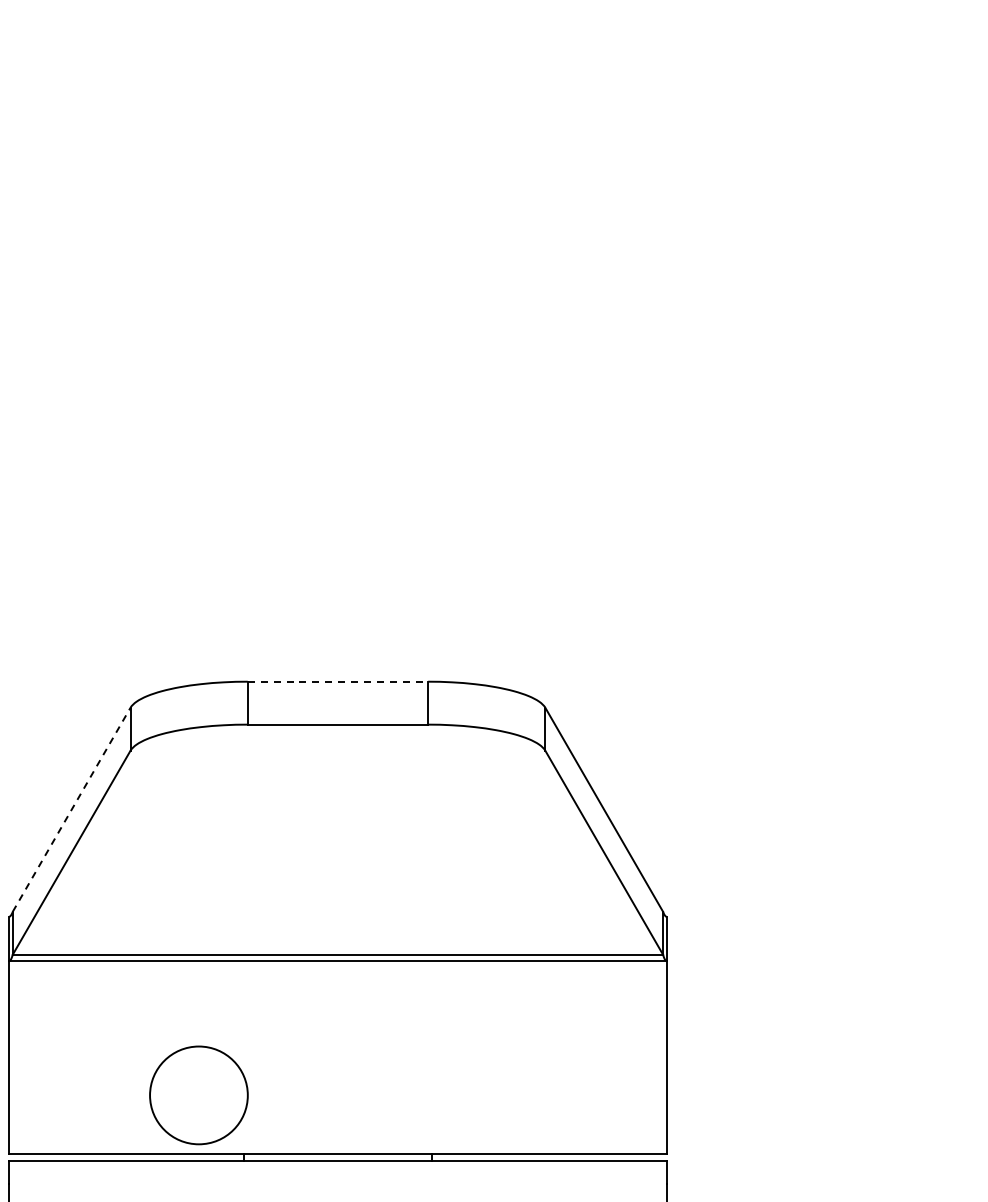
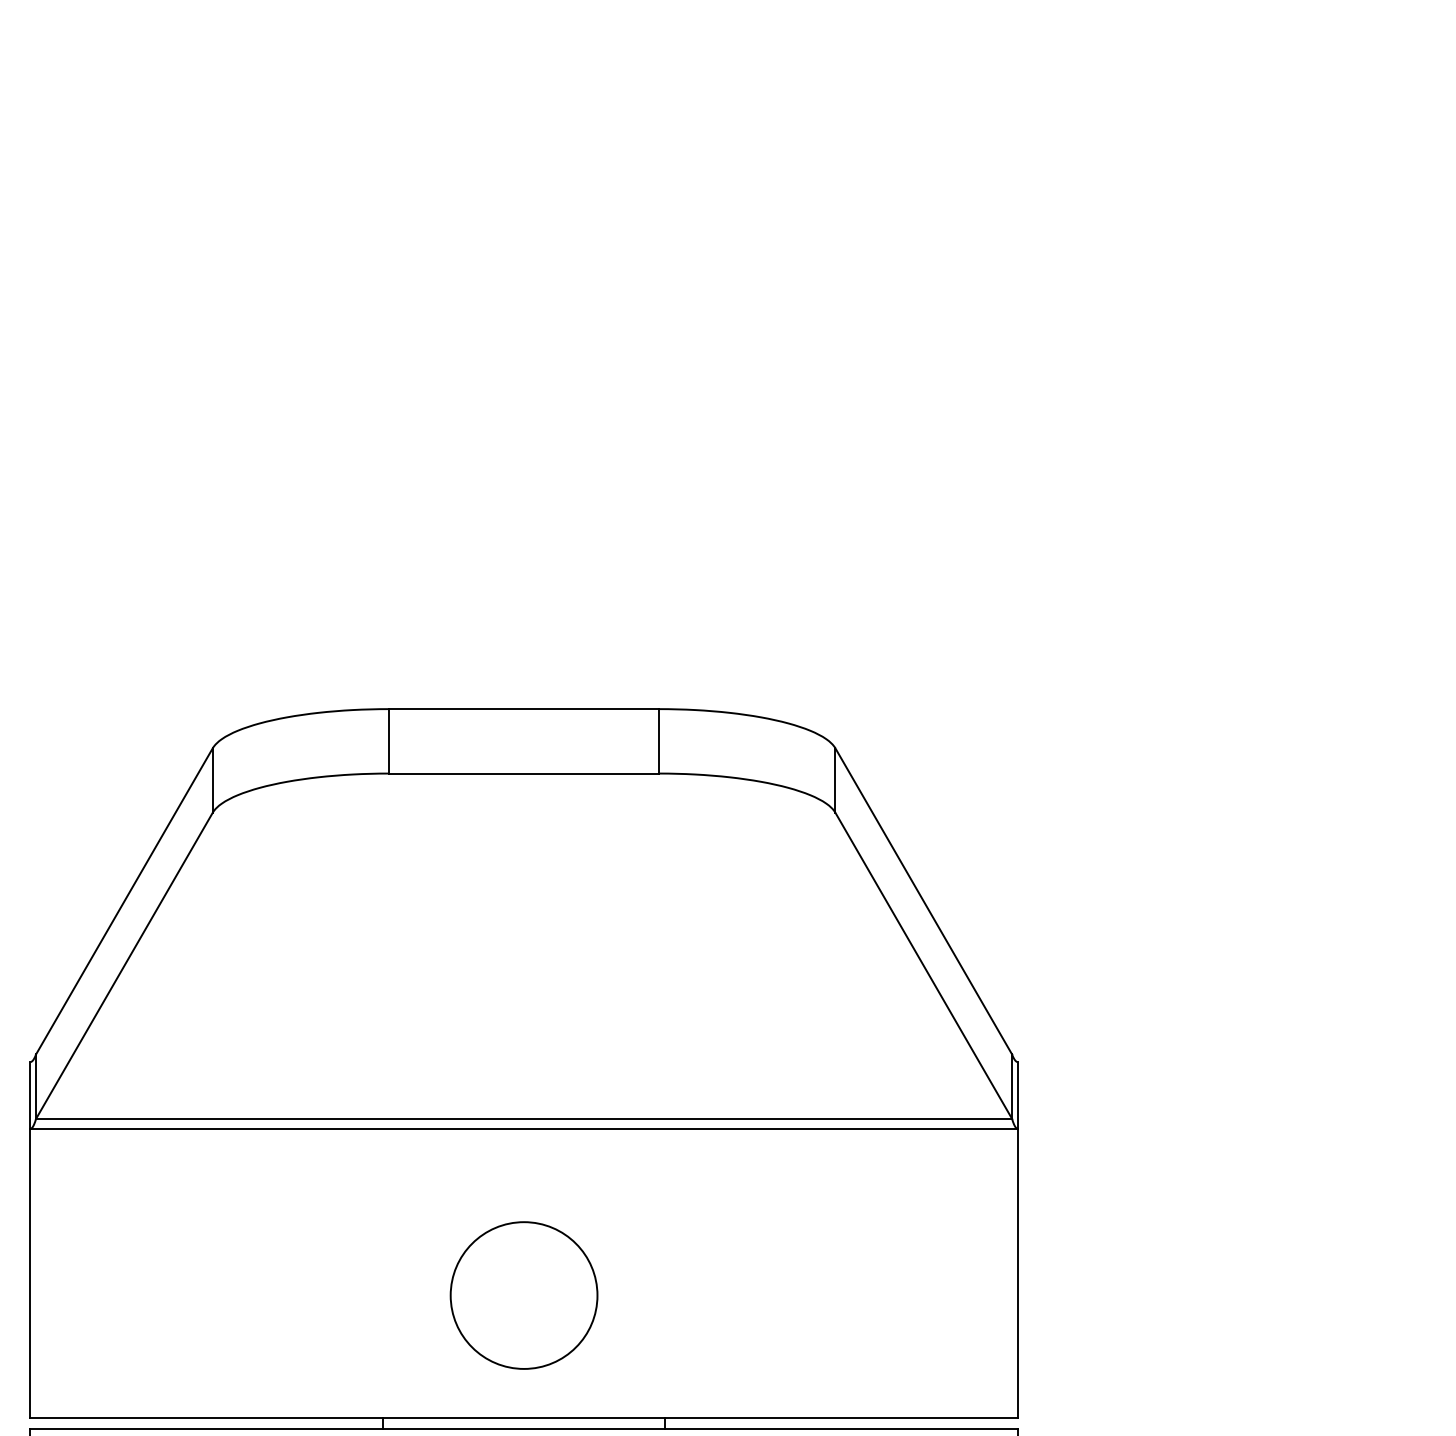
line: (338, 681) -> (524, 708), dashed -> solid
line: (71, 809) -> (124, 900), dashed -> solid
circle: (198, 1095) -> (523, 1295), moved

